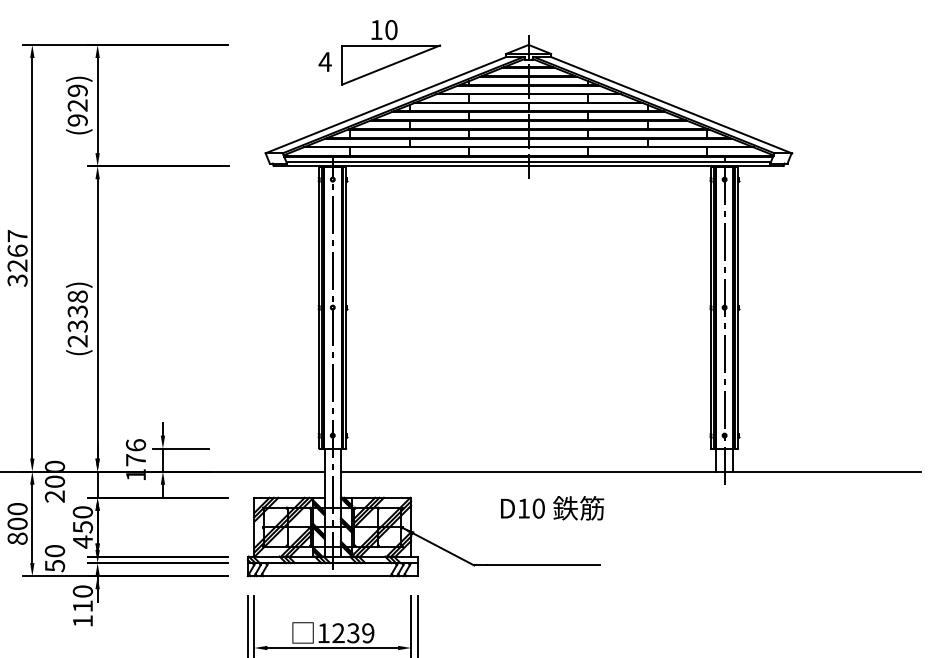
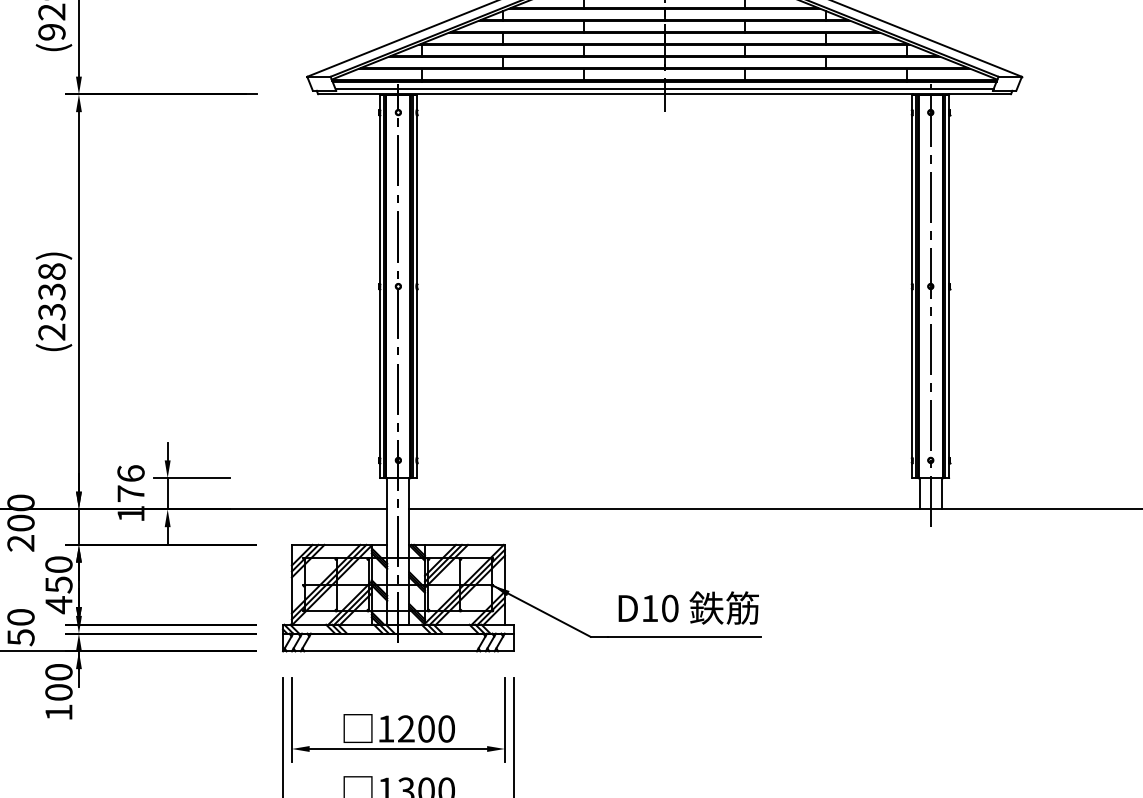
text: (552, 508) -> (688, 608), moved
text: (82, 606) -> (58, 692), 110 -> 100
text: (360, 633) -> (436, 729), 1239 -> 1200

